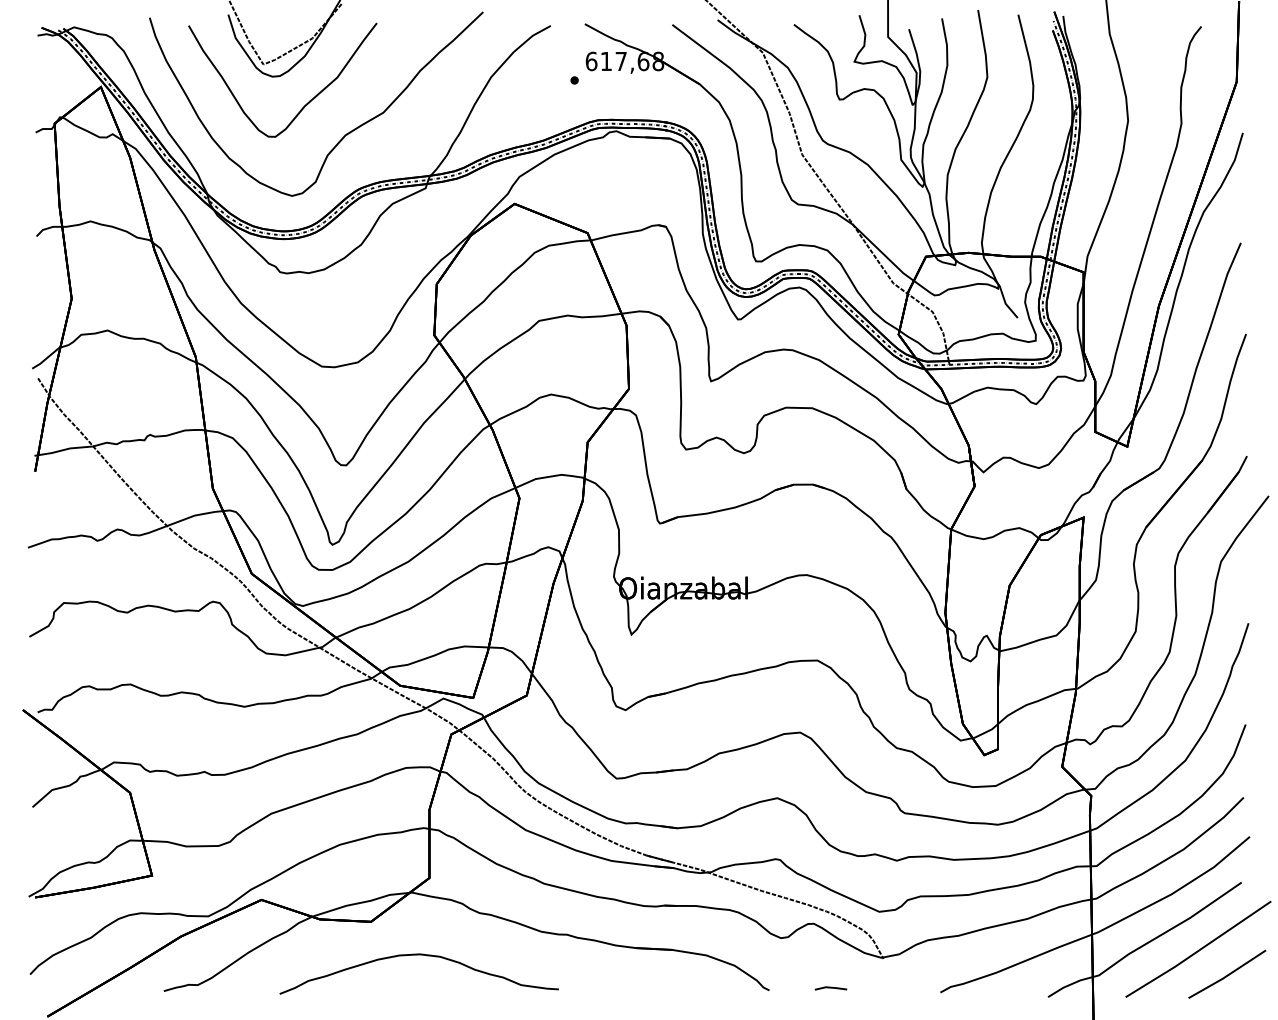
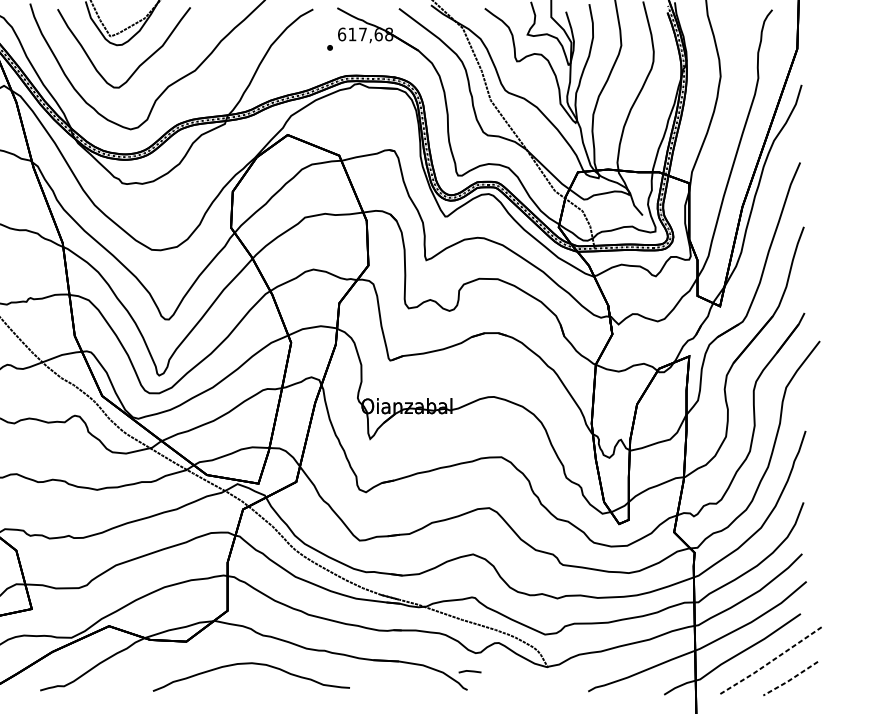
line: (1198, 951) -> (770, 662), solid -> dashed
curve: (418, 955) -> (250, 664), moved
line: (1226, 976) -> (790, 680), solid -> dashed
line: (830, 988) -> (469, 671), moved

